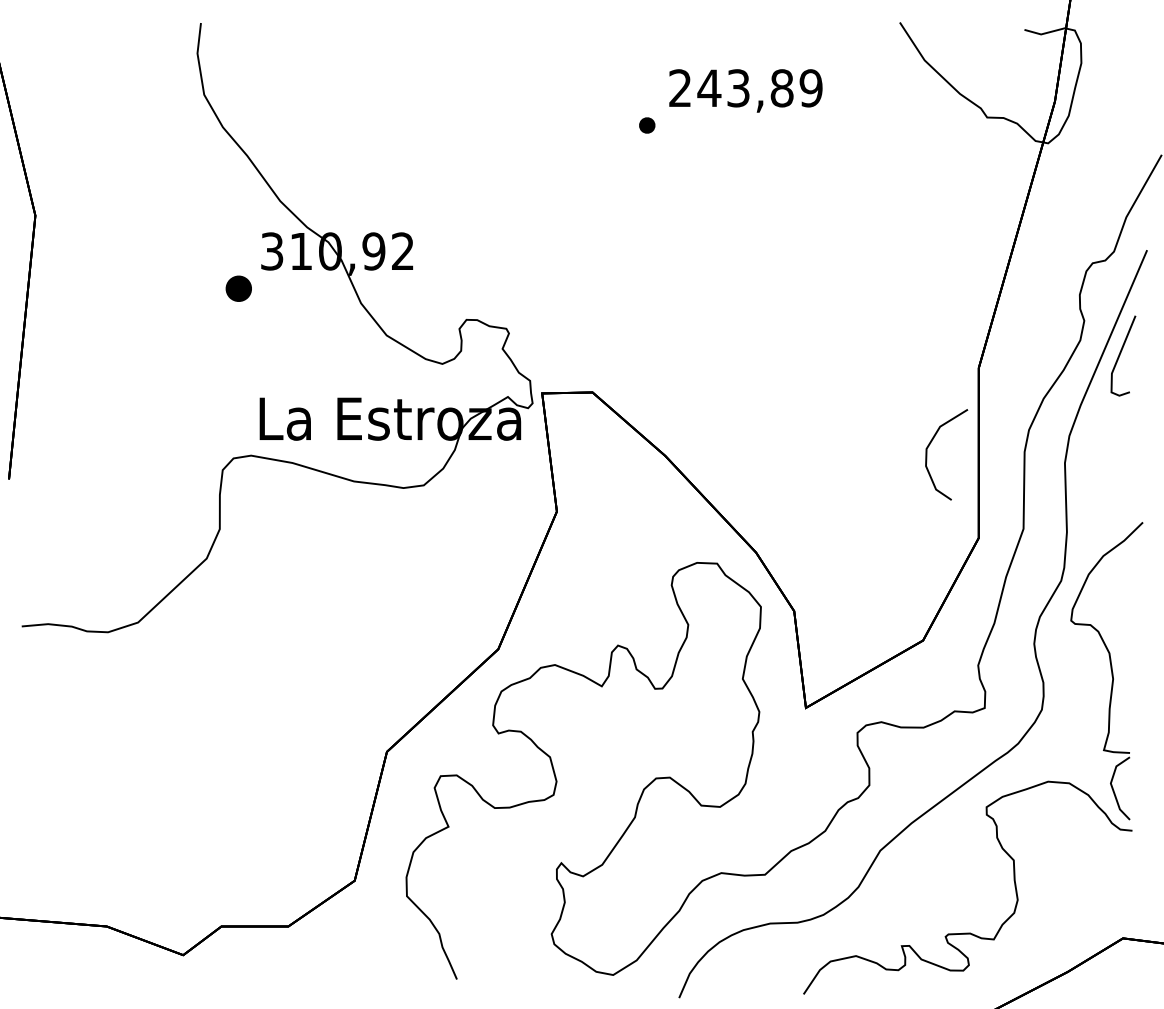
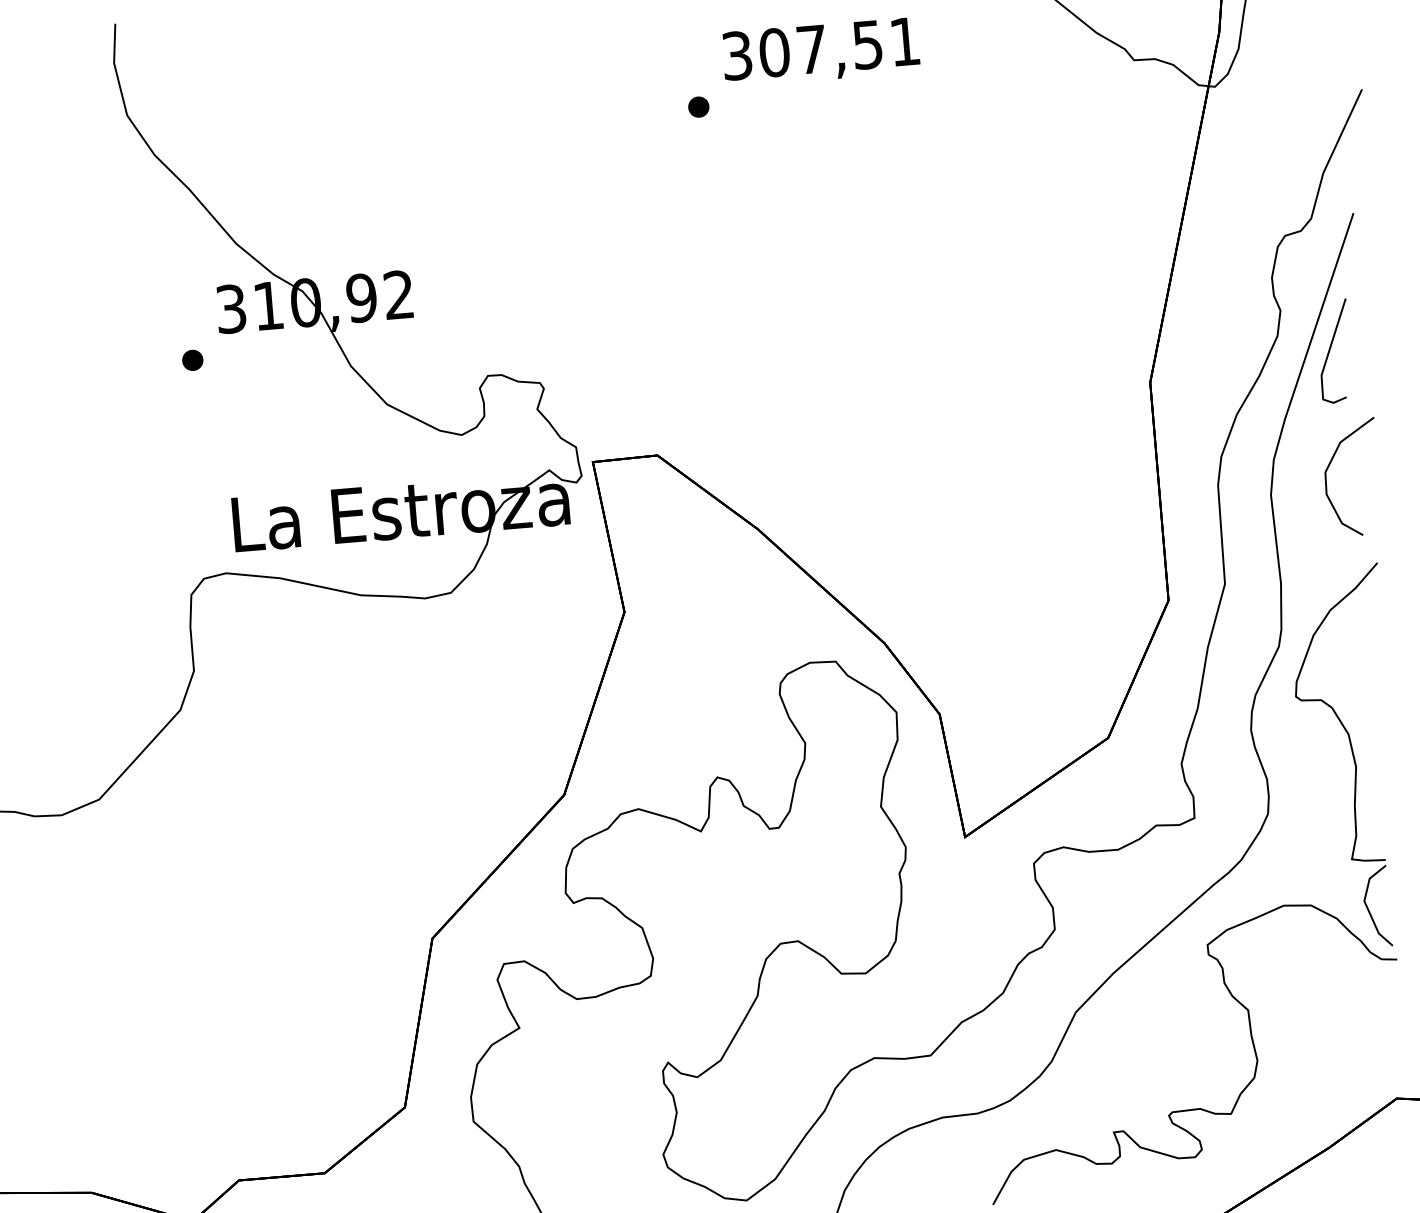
text: (745, 88) -> (820, 49), 243,89 -> 307,51
part: (239, 288) -> (193, 360), size x0.62
curve: (929, 446) -> (1328, 468), moved

